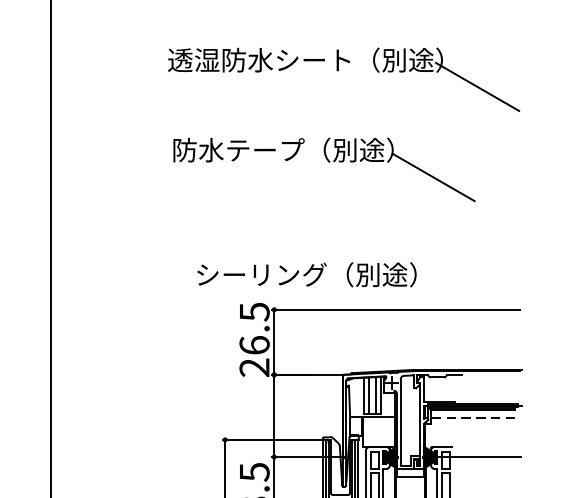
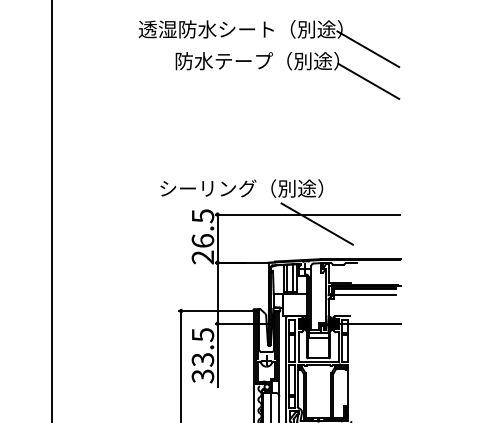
part: (329, 162) -> (291, 70), moved
line: (407, 321) -> (316, 223), added
line: (472, 417) -> (364, 294), dashed -> solid

